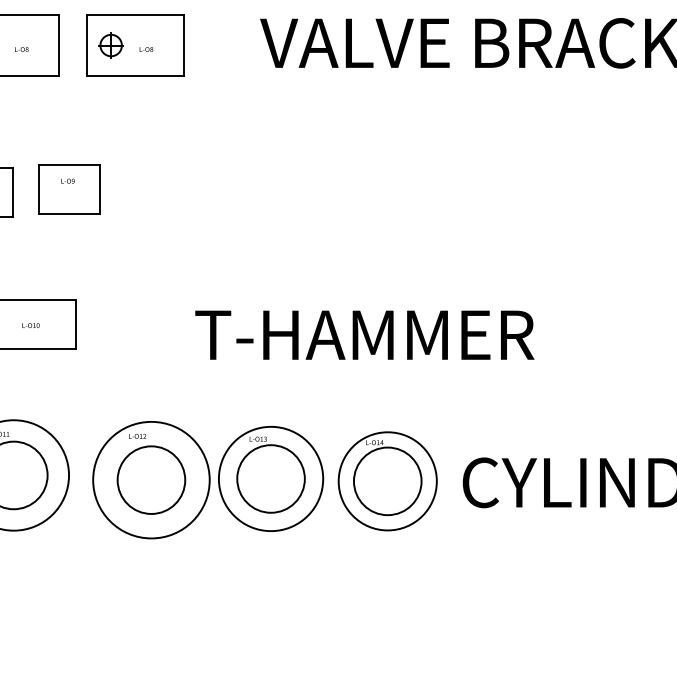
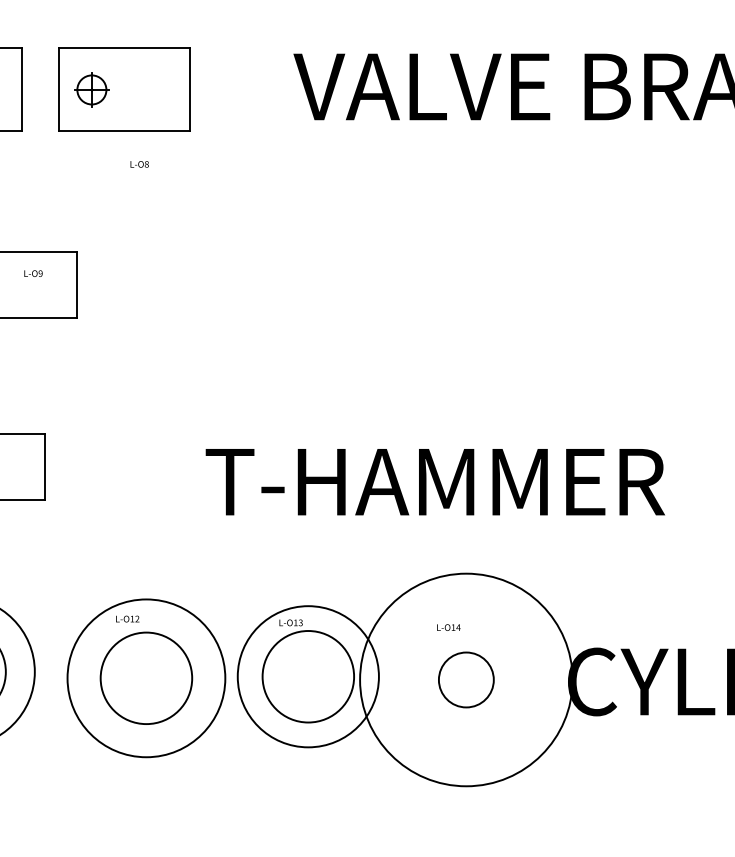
text: (146, 49) -> (139, 164), moved
circle: (387, 481) -> (466, 680), size x0.6
circle: (387, 481) -> (466, 680), size x1.6

